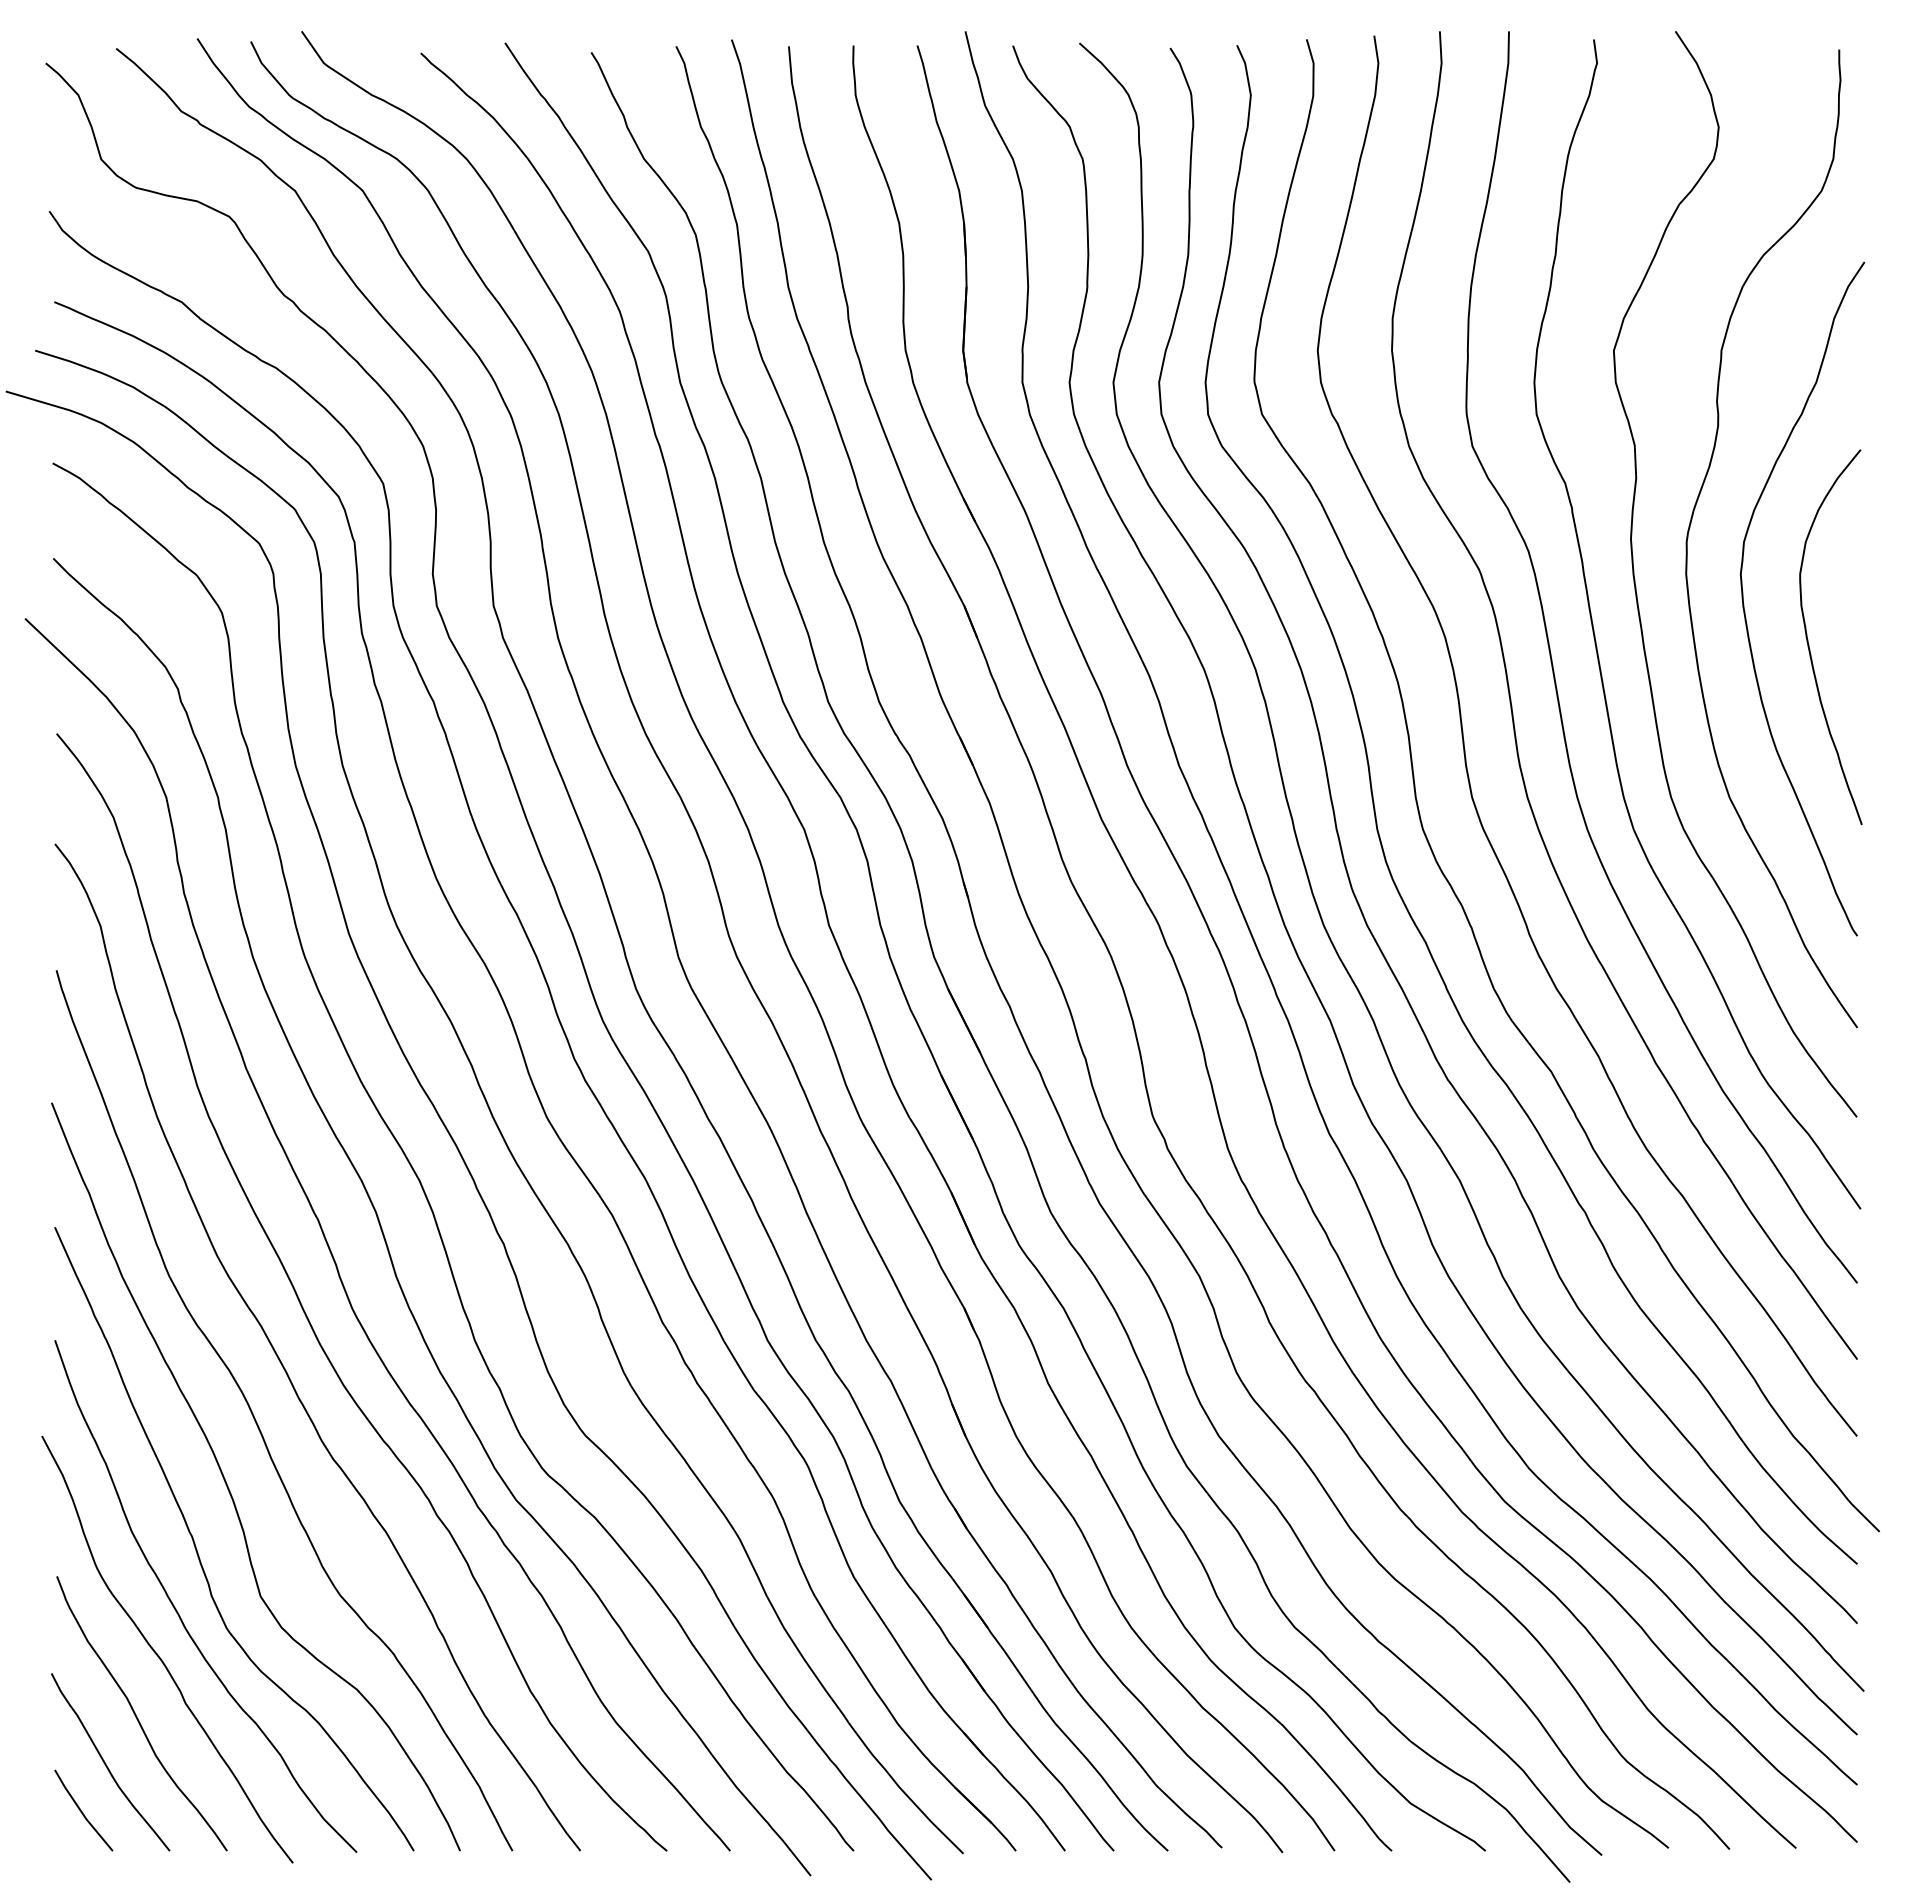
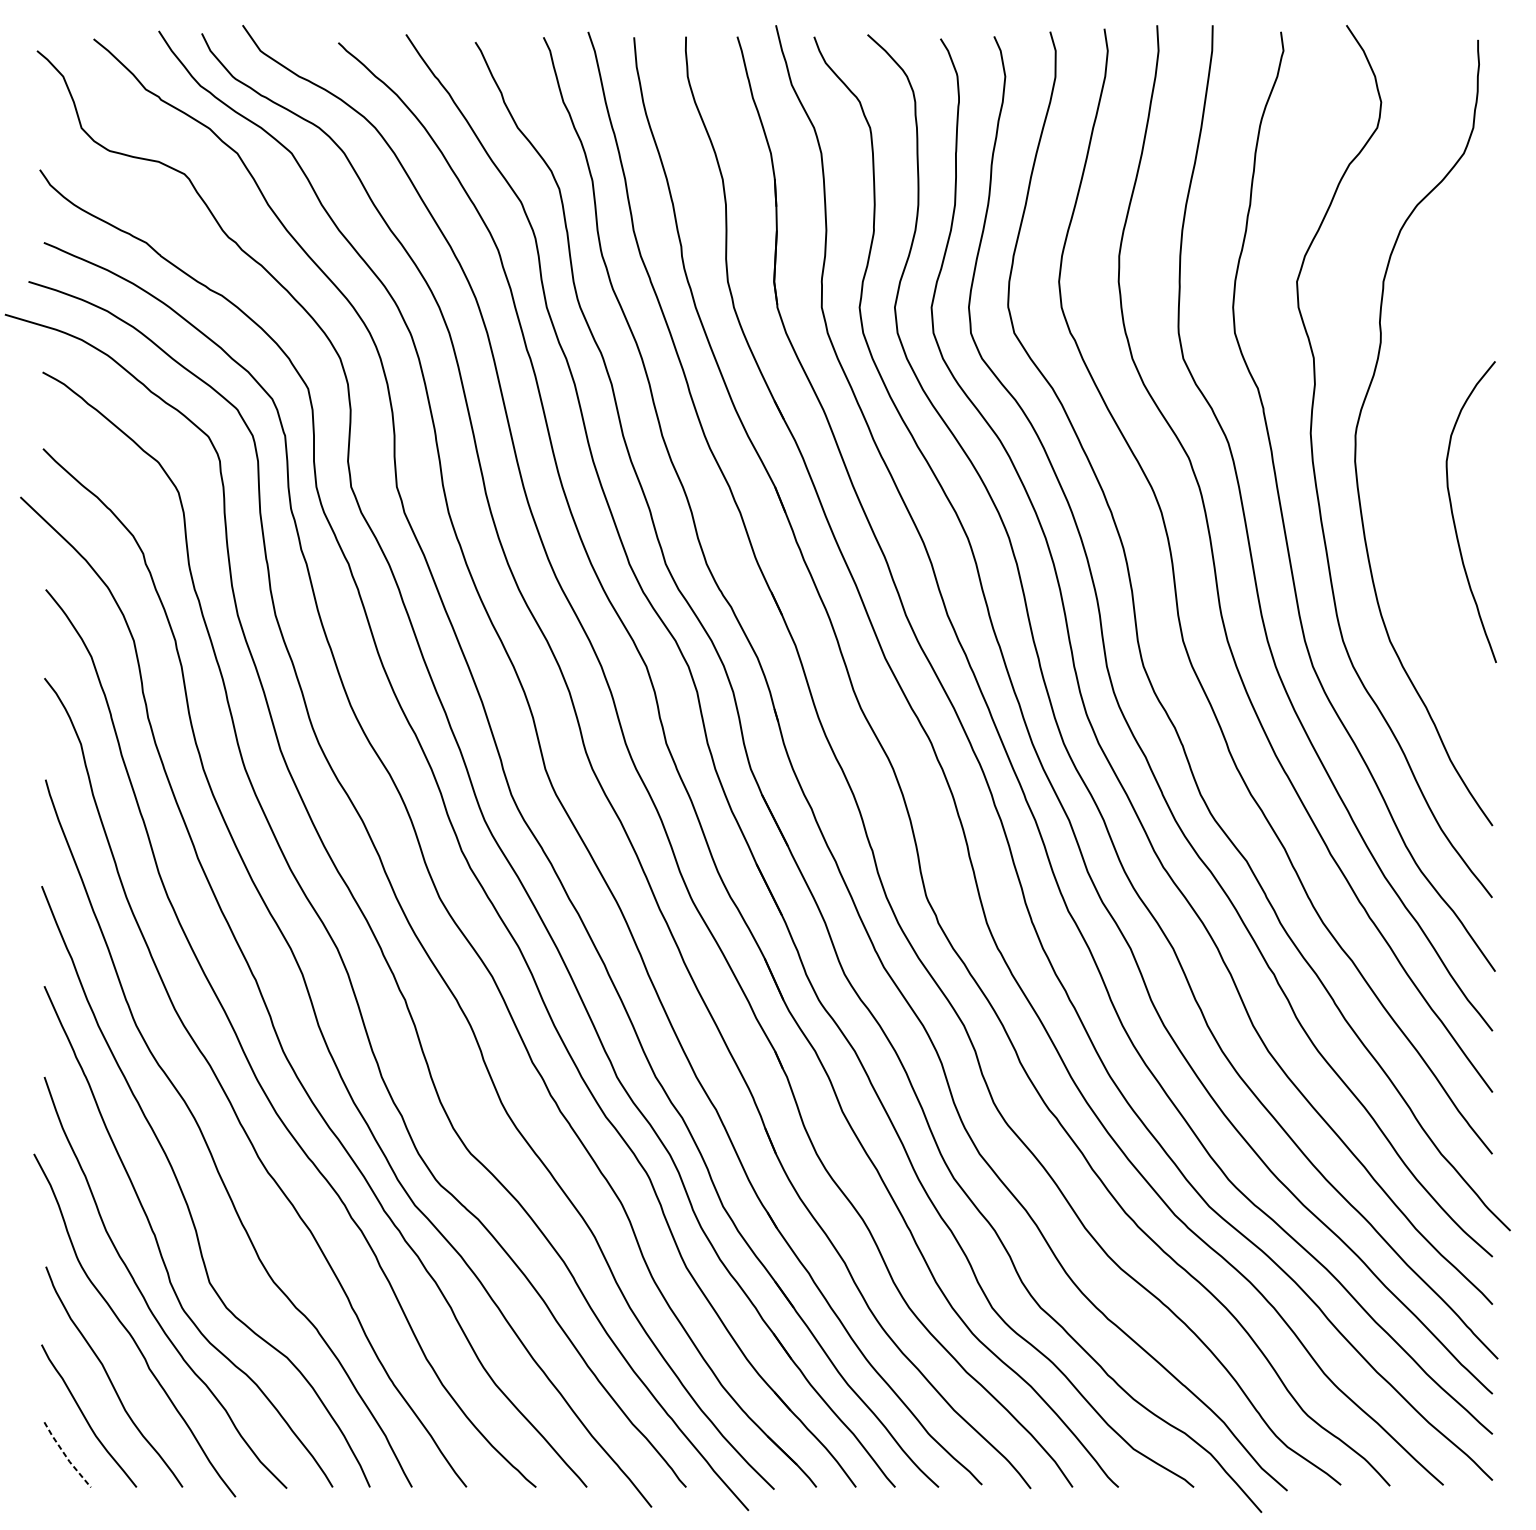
curve: (1744, 604) -> (1401, 485), removed
line: (81, 1812) -> (65, 1456), solid -> dashed

